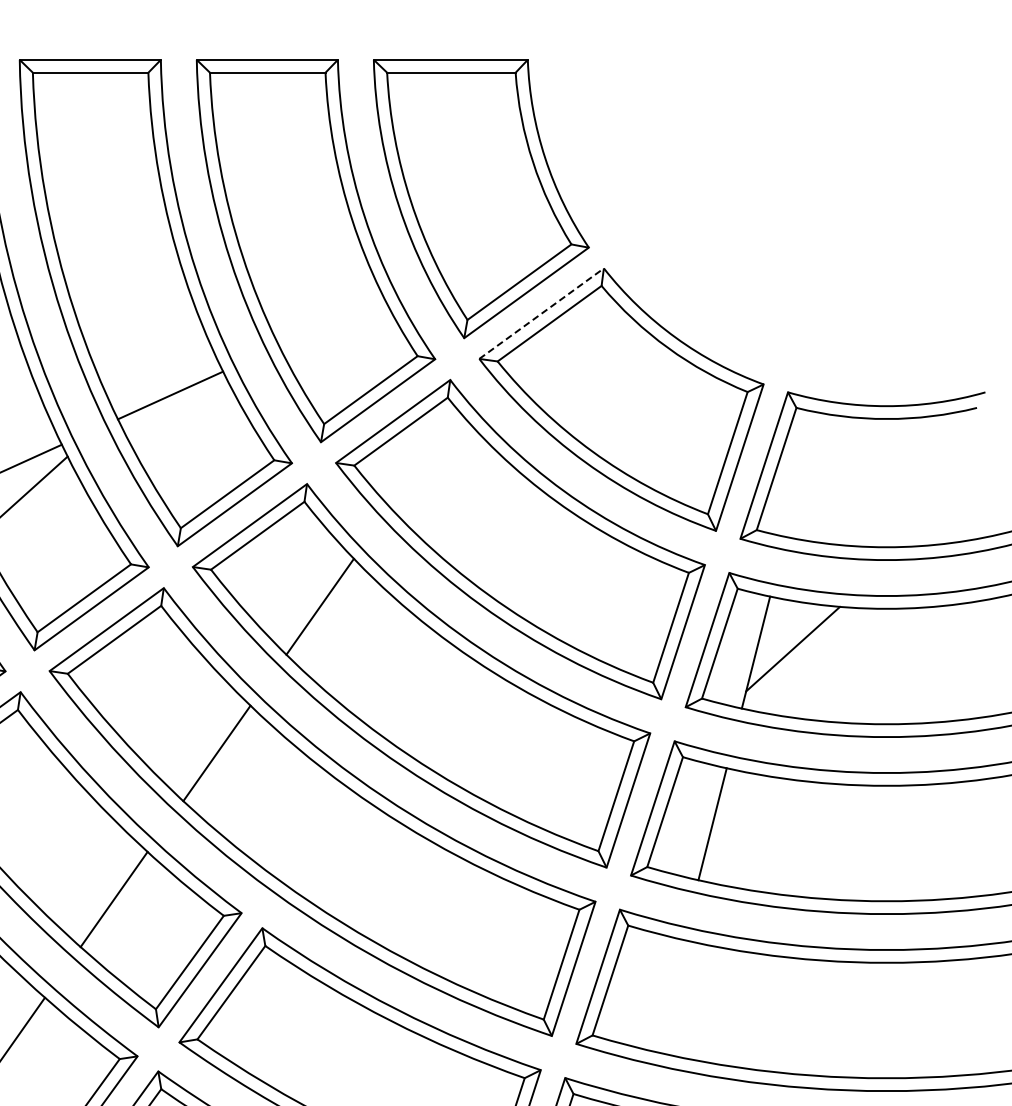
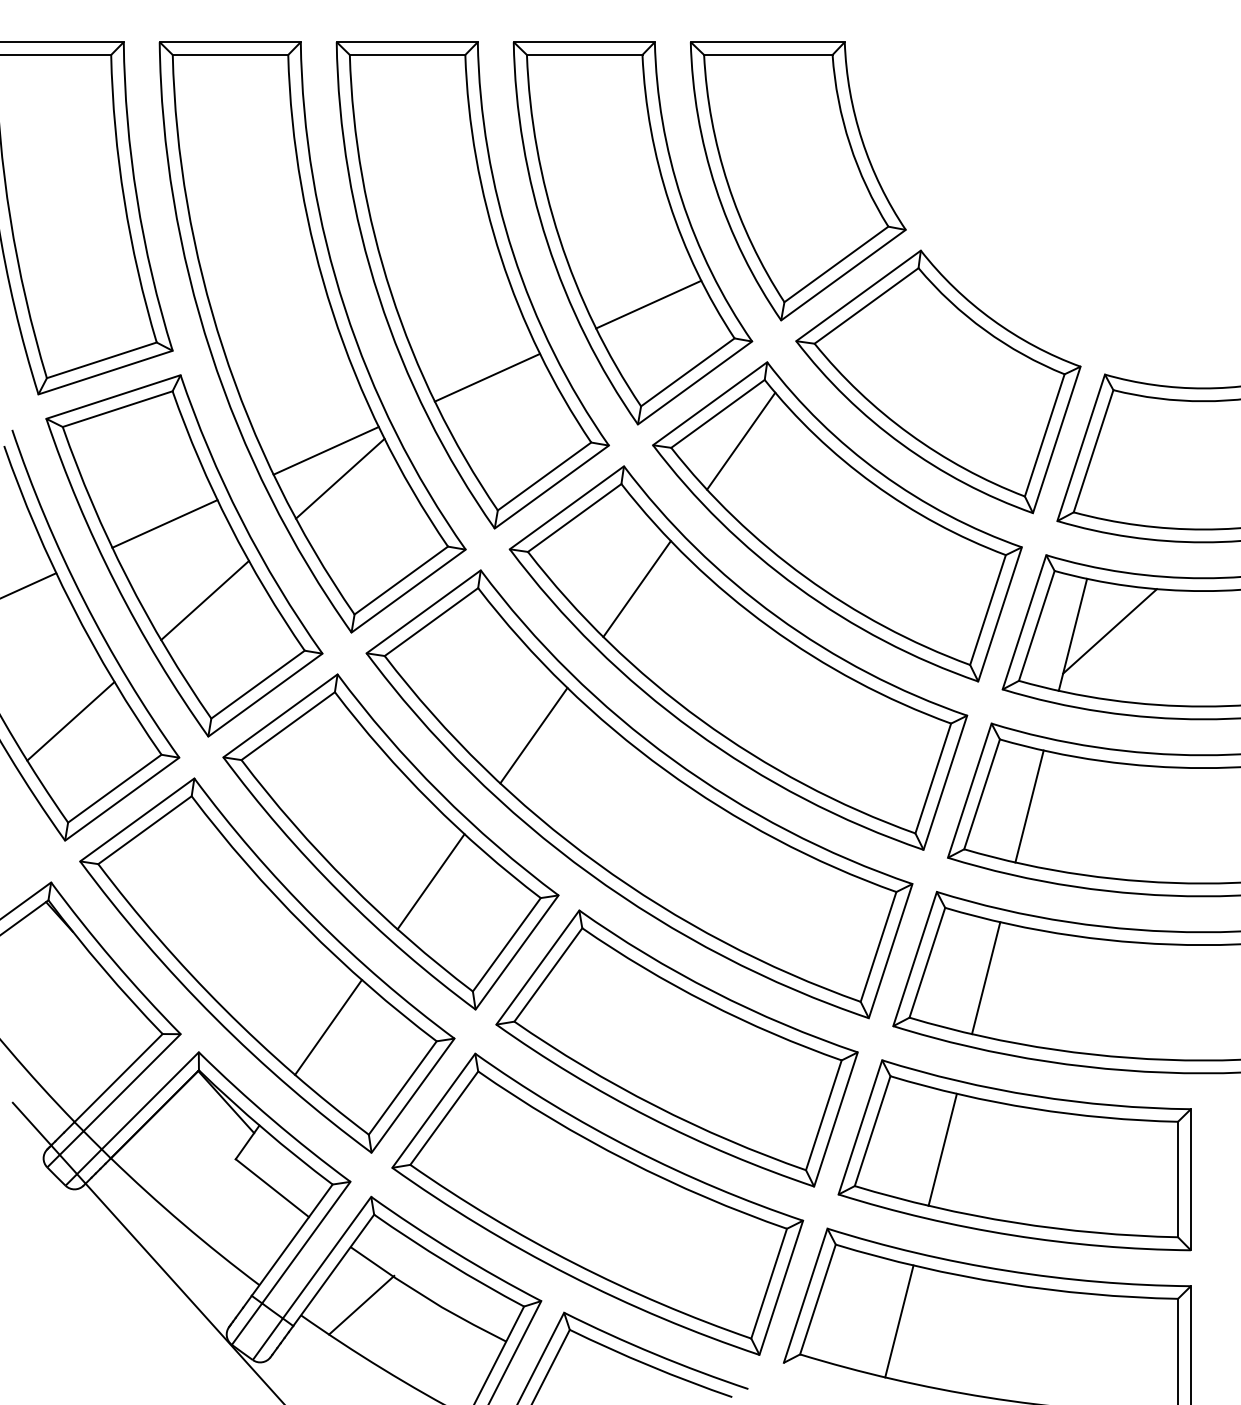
line: (541, 313) -> (858, 295), dashed -> solid
line: (331, 322) -> (648, 304), added
line: (424, 458) -> (741, 440), added
line: (669, 996) -> (986, 978), added

